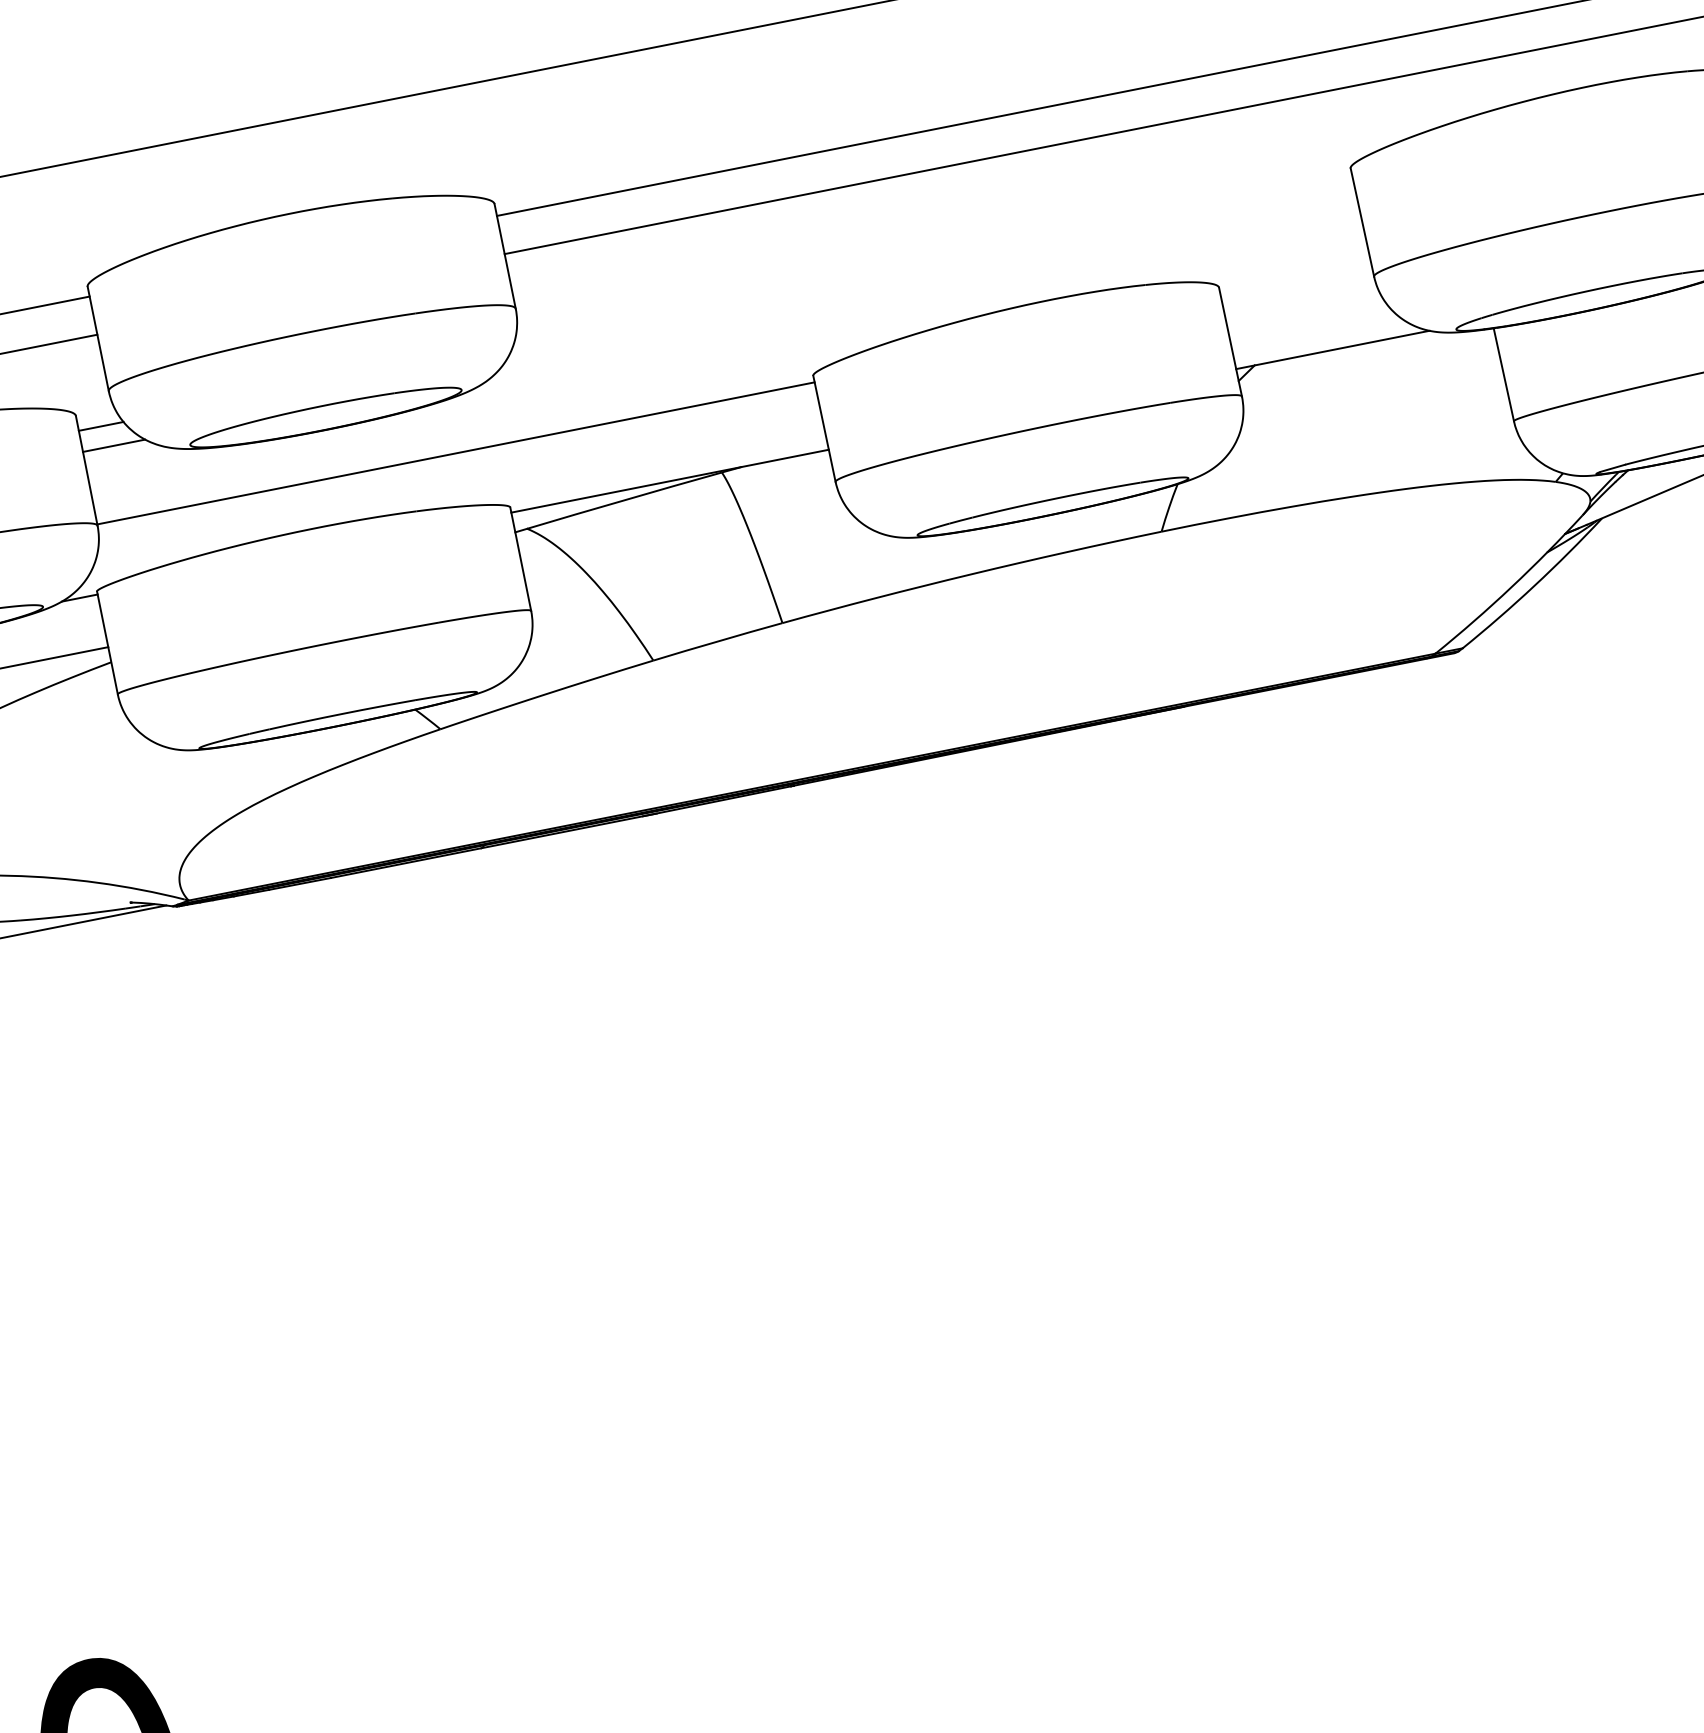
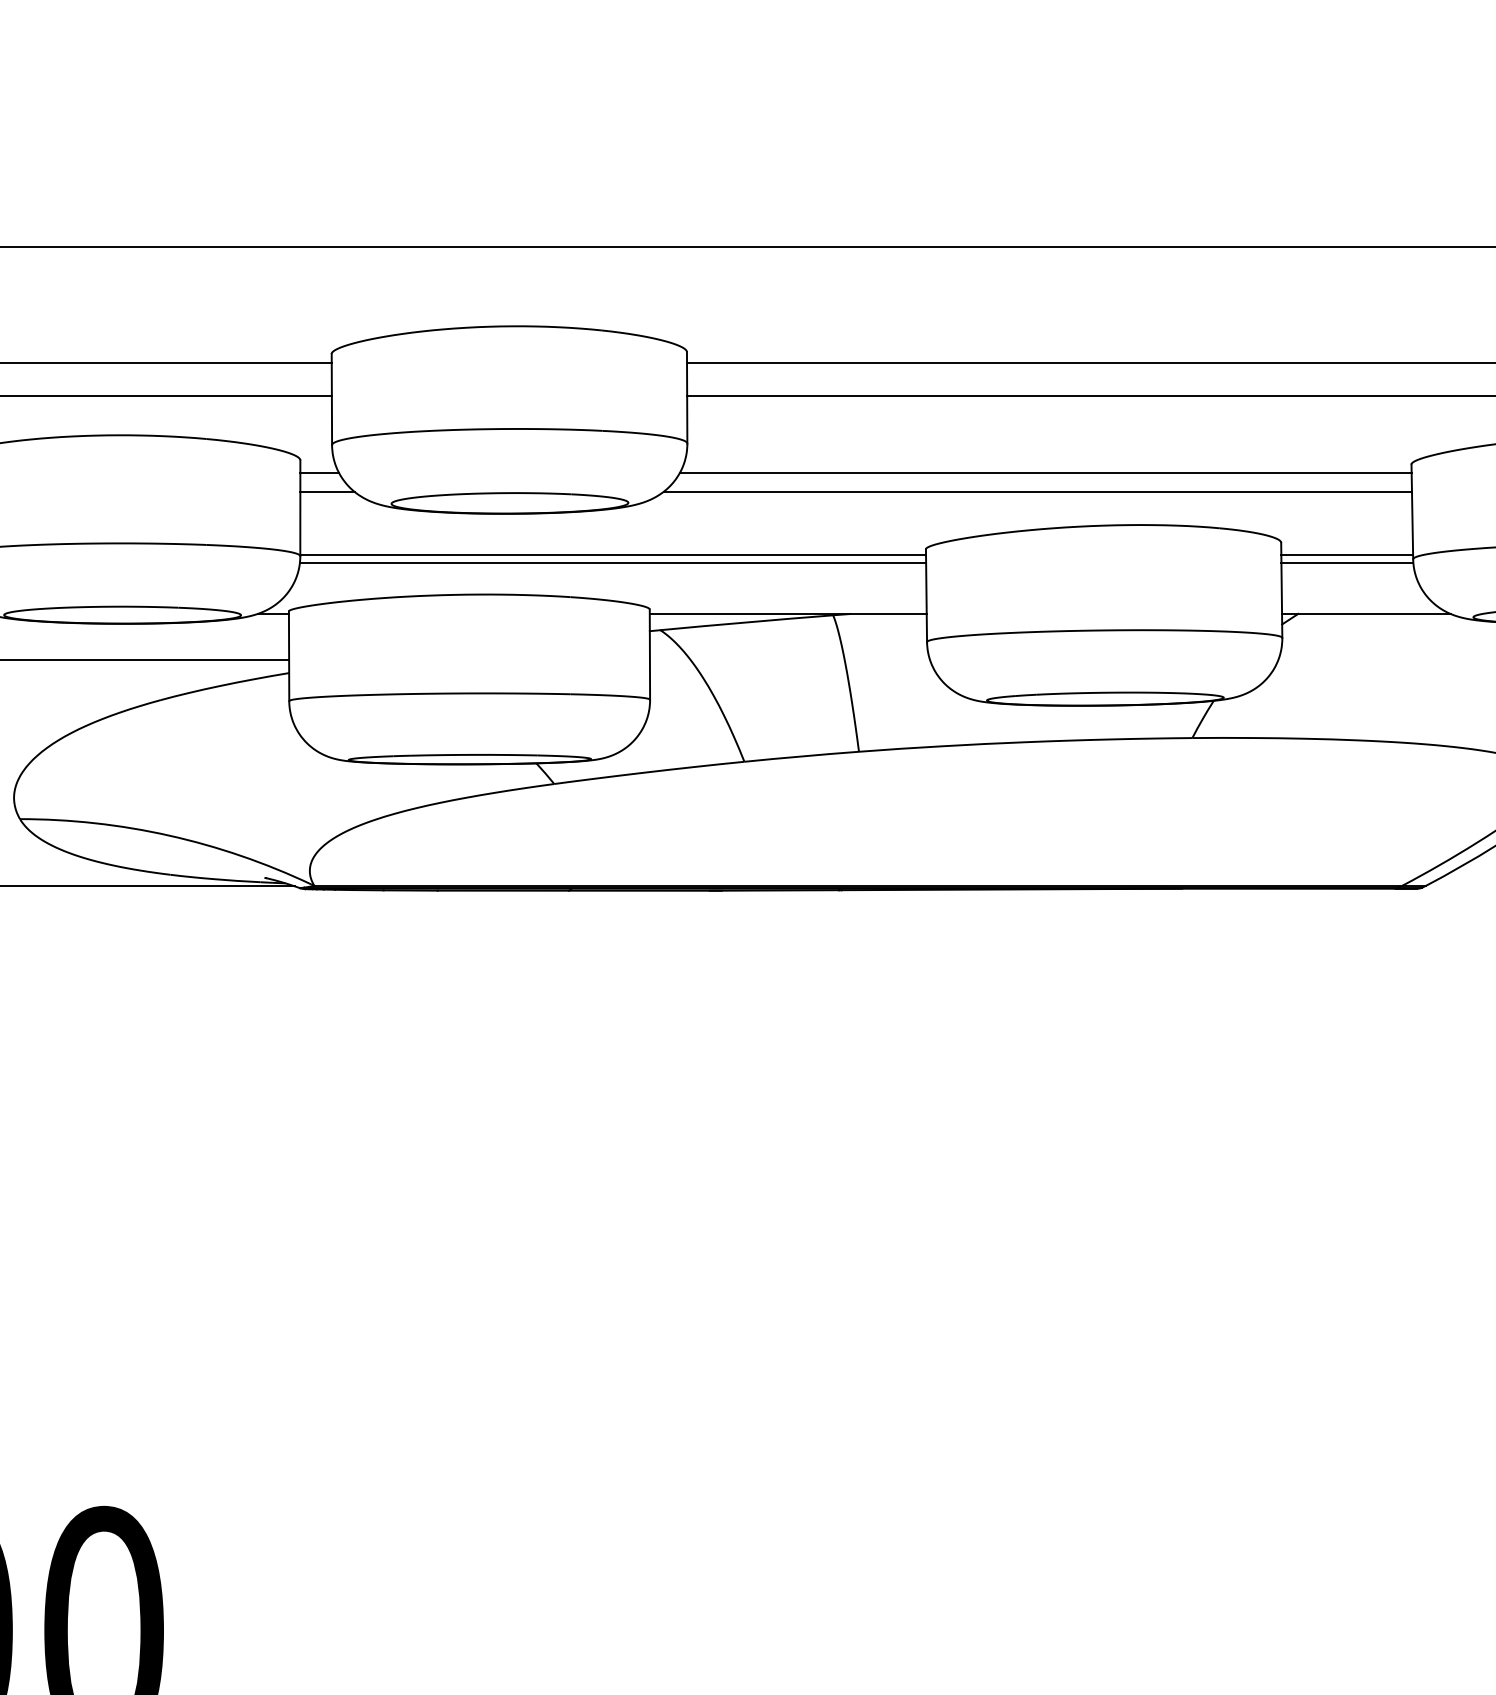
line: (933, 261) -> (1045, 473), added
line: (928, 284) -> (1037, 491), added
line: (1297, 287) -> (1347, 555), added
line: (1299, 296) -> (1347, 563), added
line: (457, 463) -> (612, 563), added

